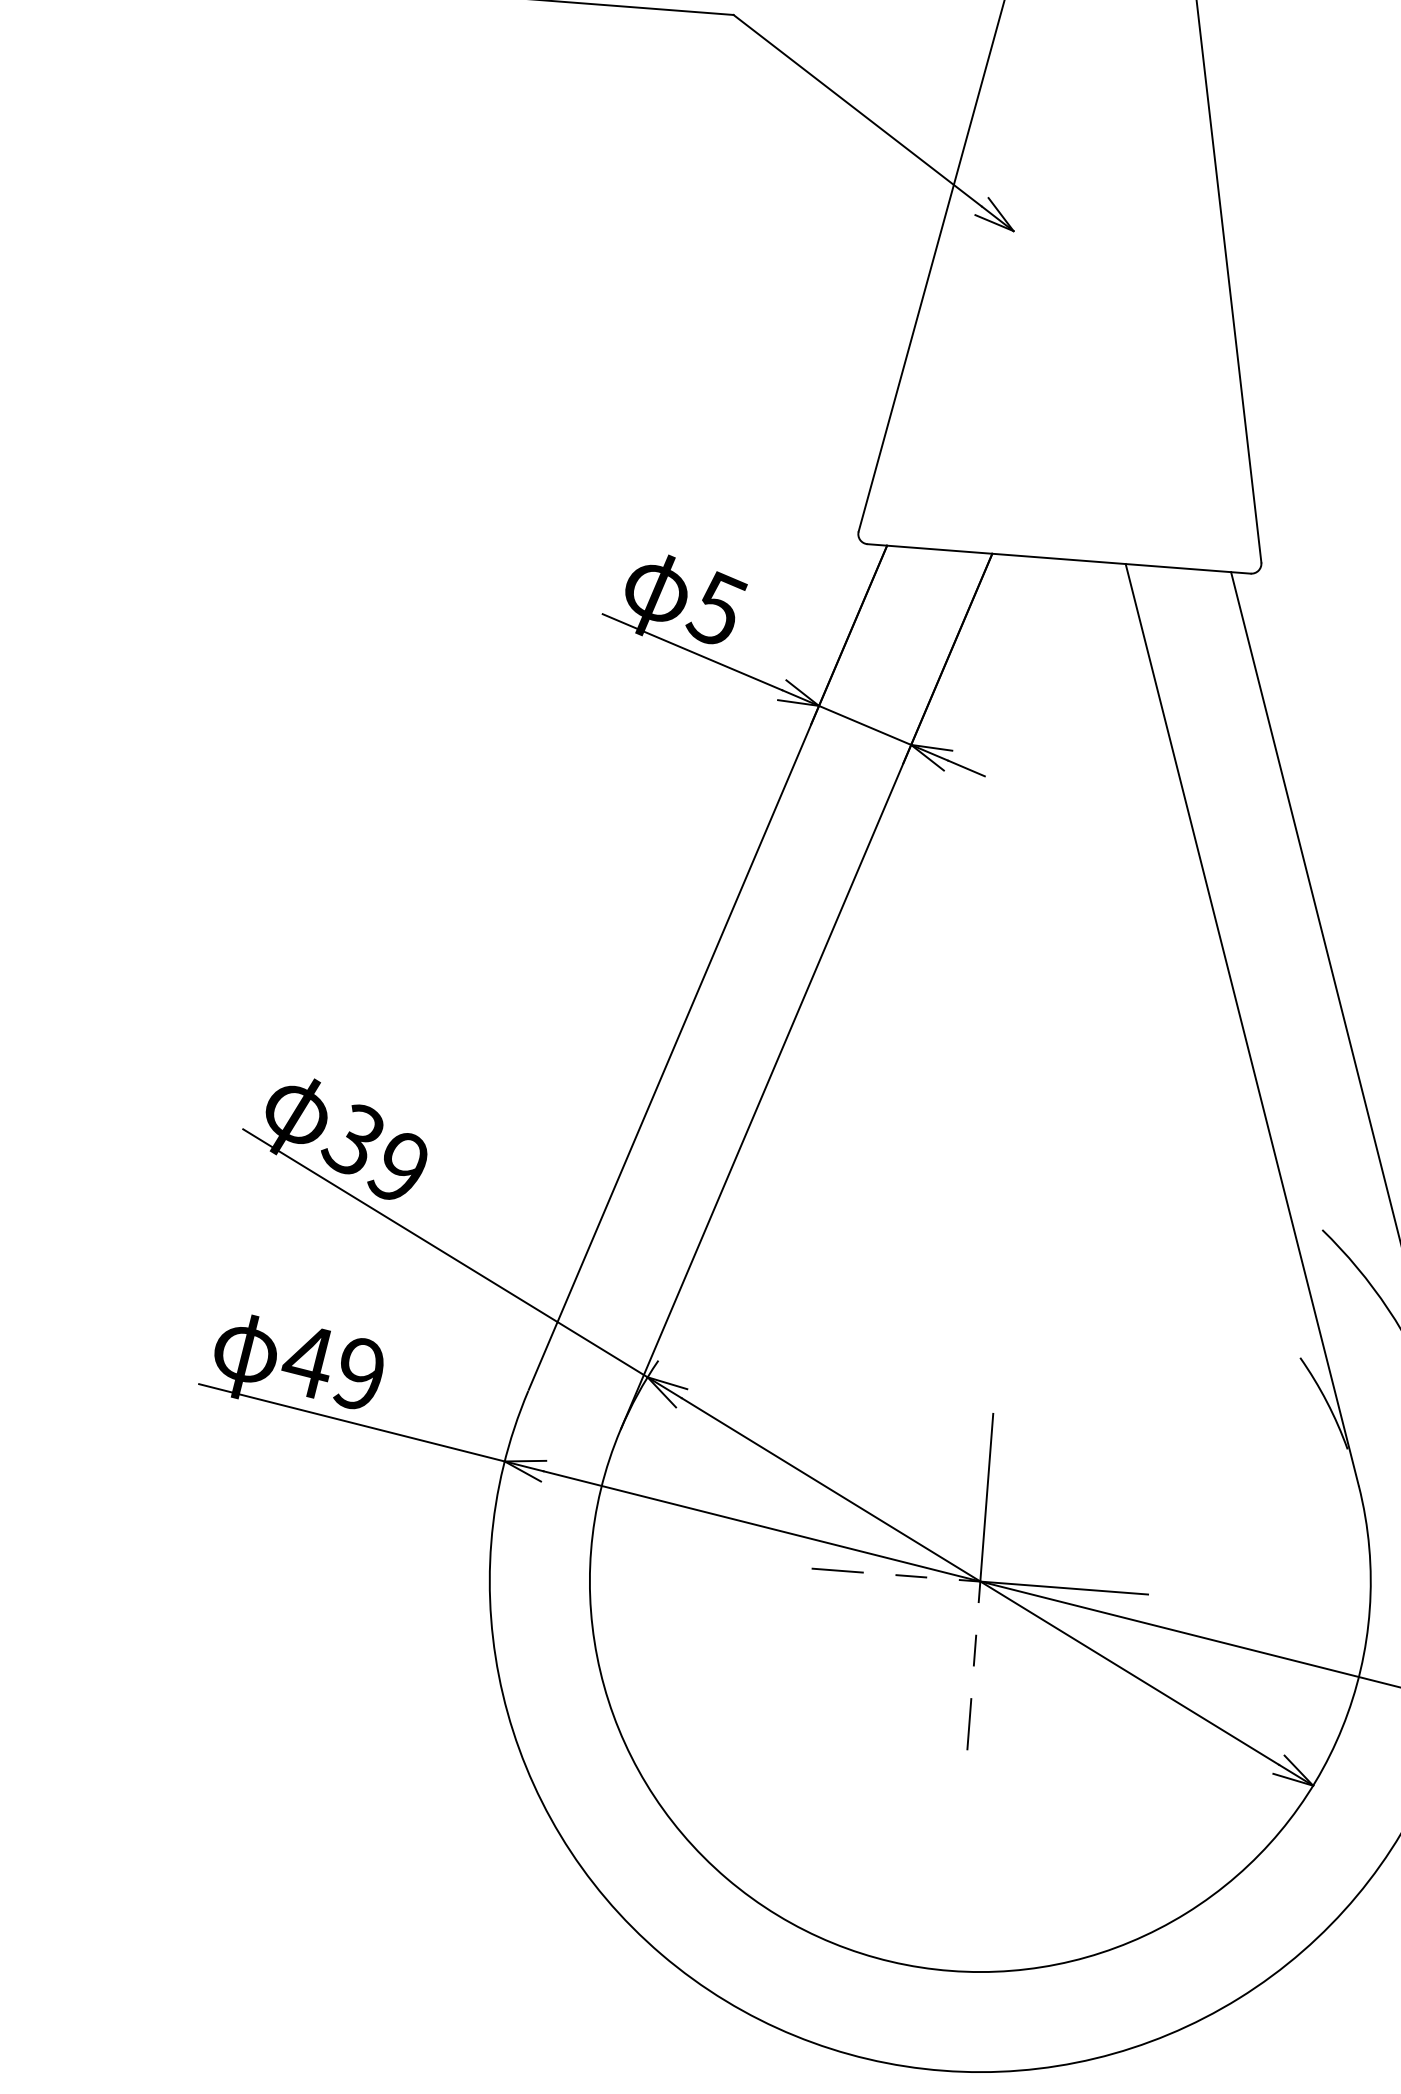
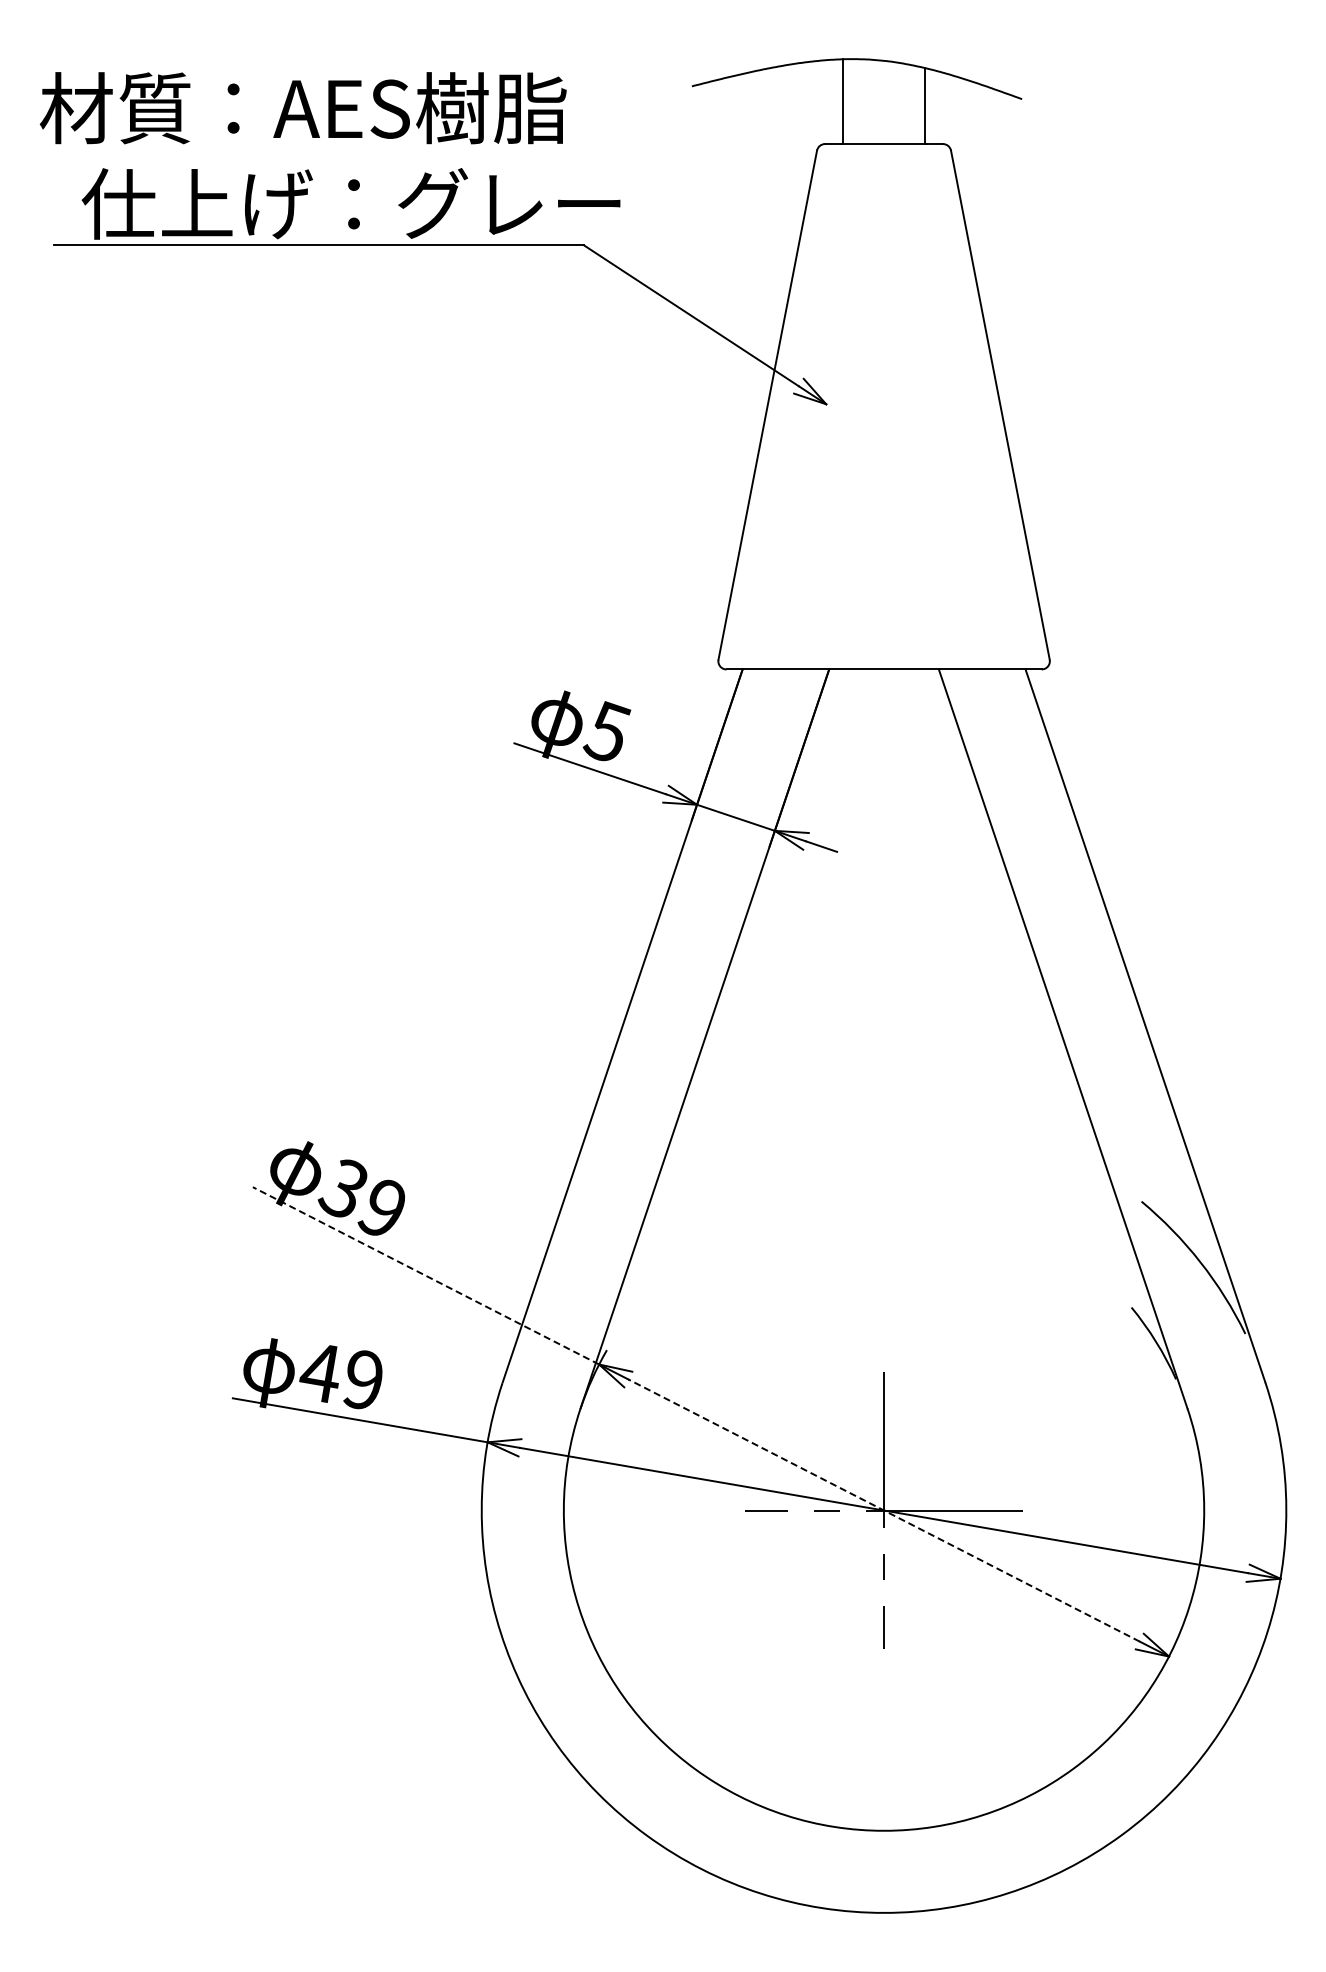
line: (446, 1252) -> (426, 1275), solid -> dashed
line: (979, 1581) -> (883, 1510), solid -> dashed

